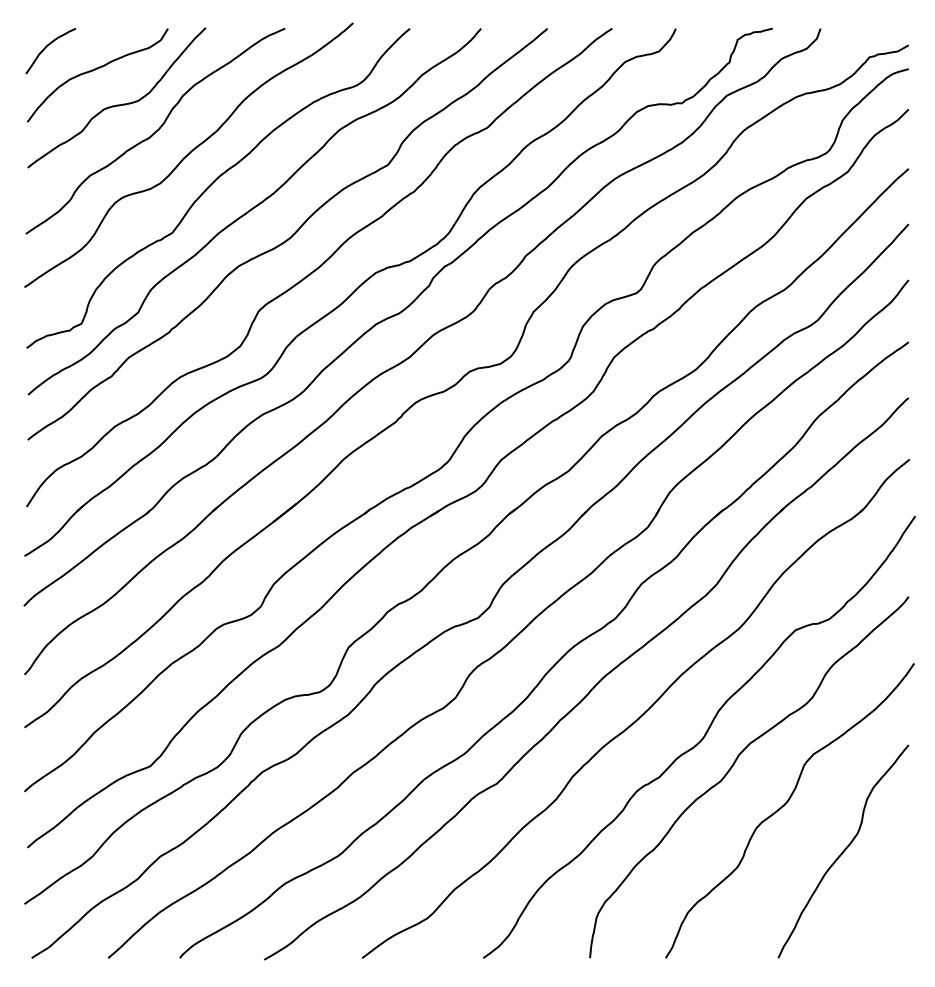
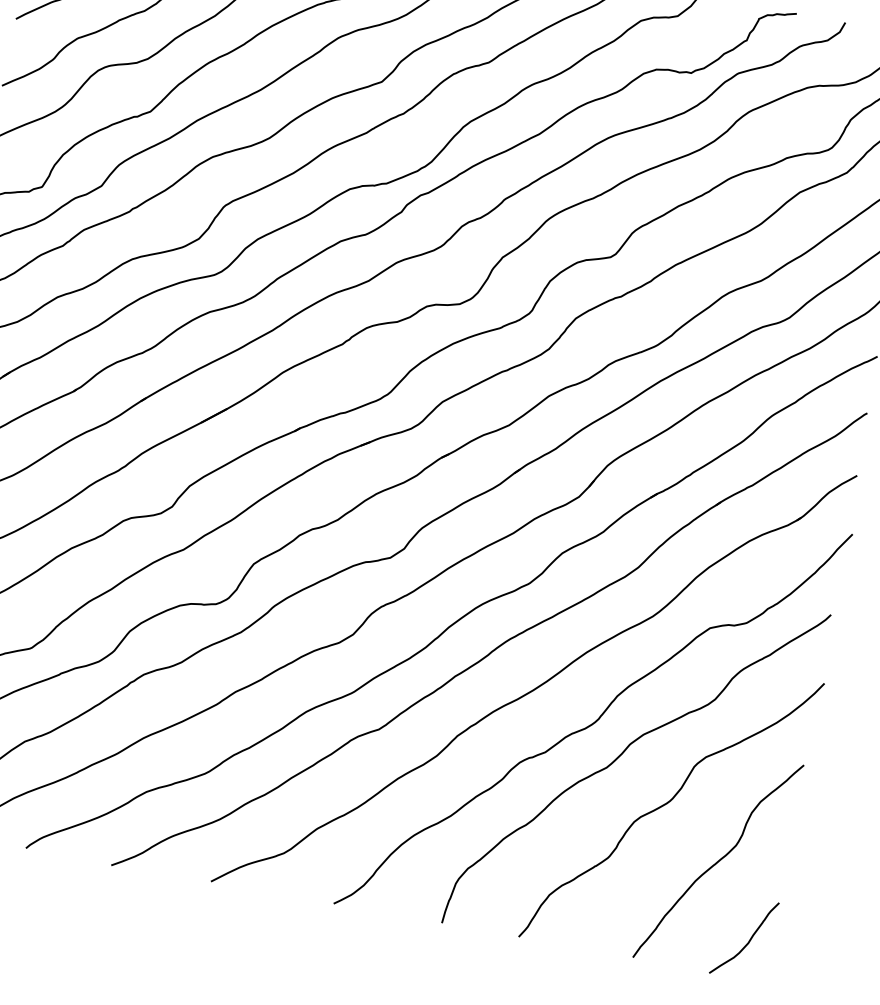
curve: (886, 920) -> (749, 939), added

